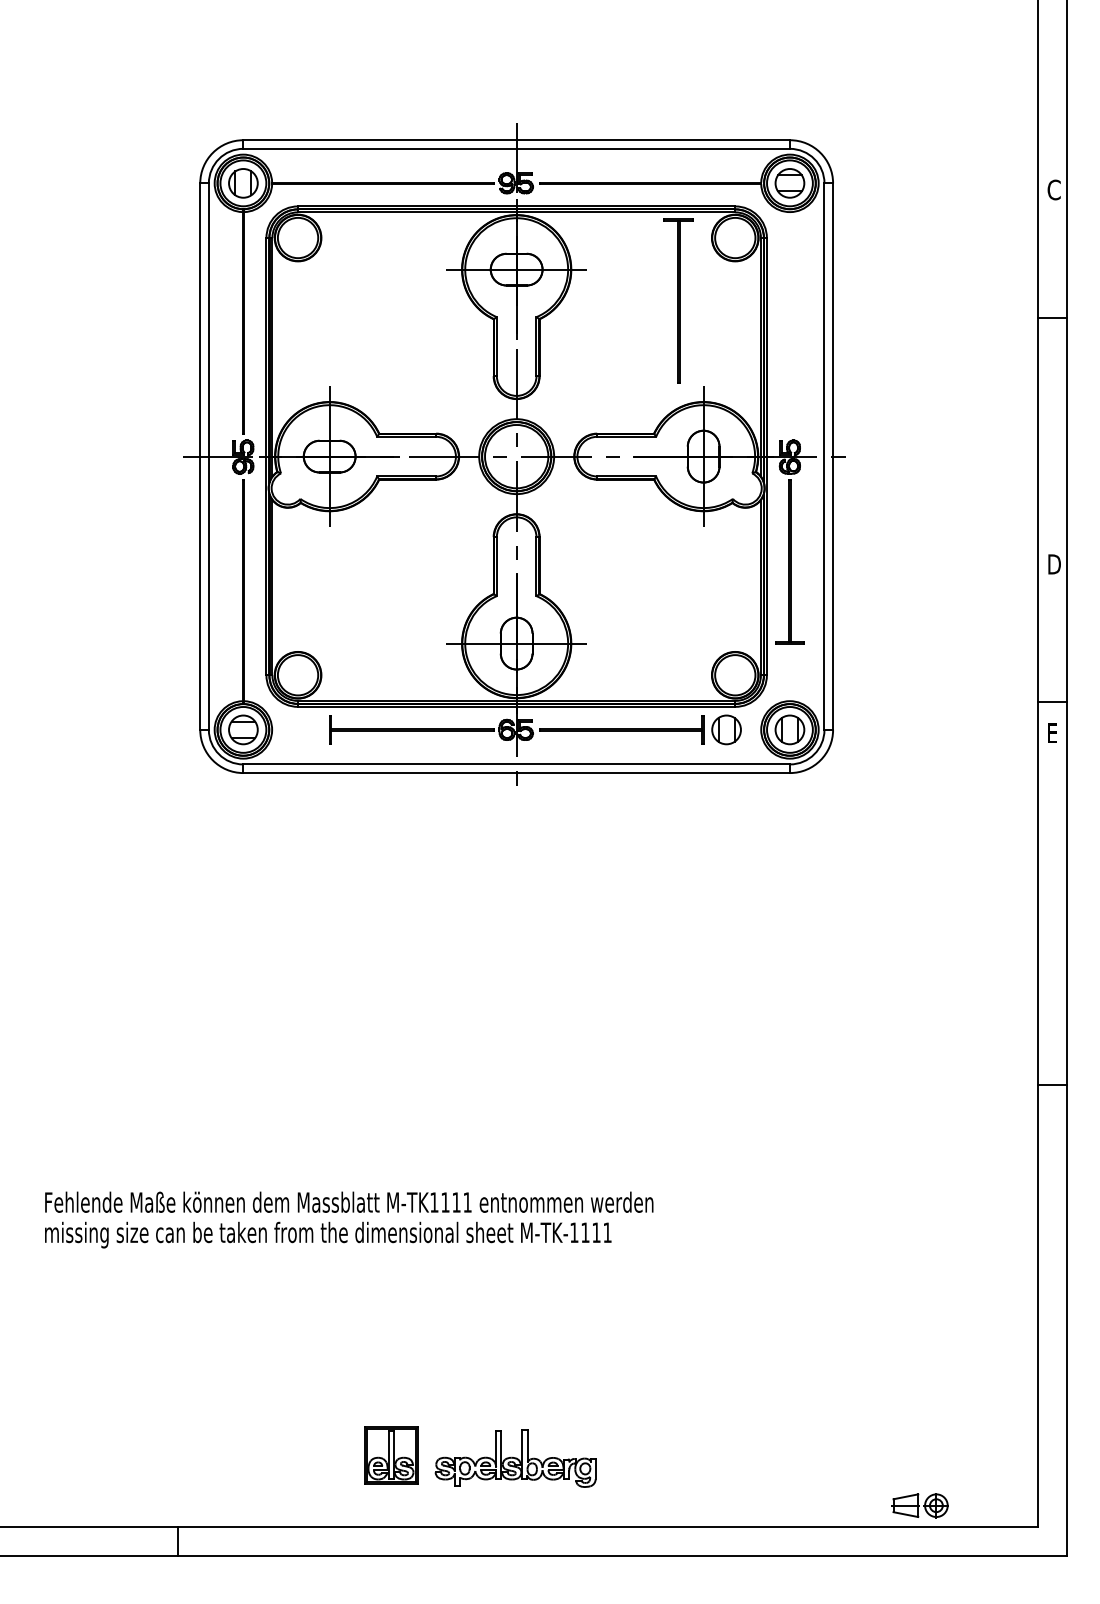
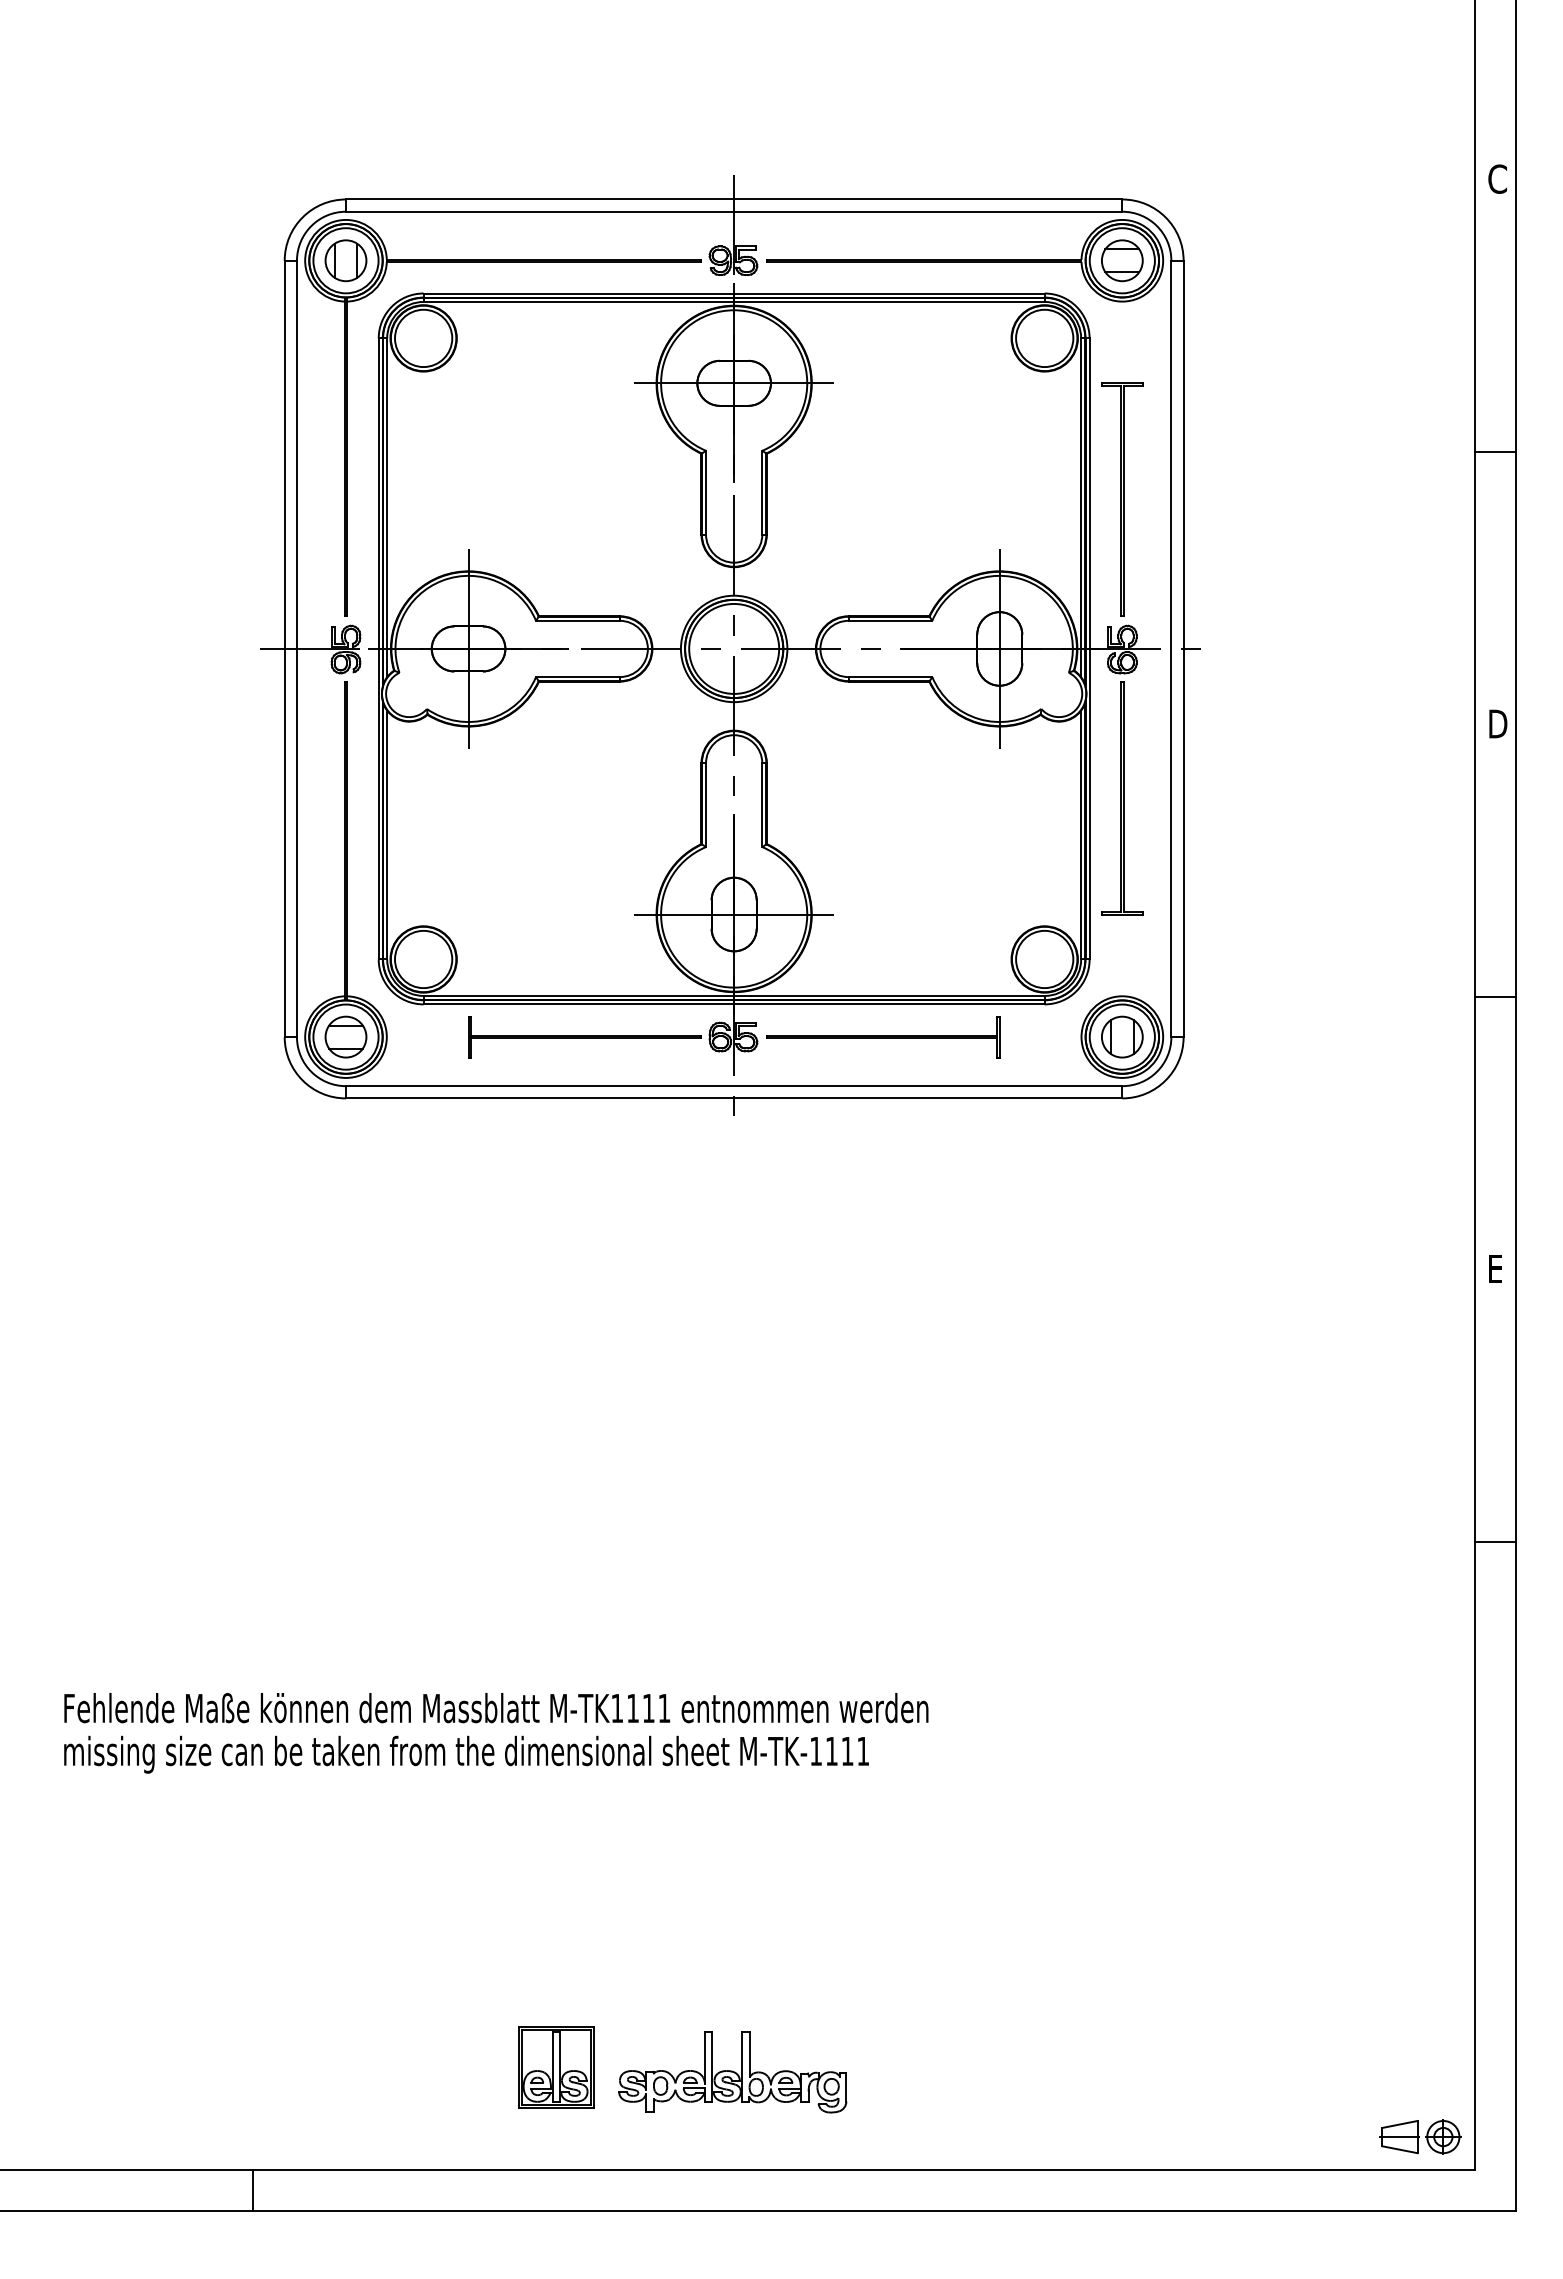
text: (1054, 189) -> (1497, 178), moved
part: (678, 300) -> (1122, 499), moved
text: (1054, 564) -> (1498, 723), moved
part: (726, 729) -> (1032, 1036), removed
text: (1052, 733) -> (1495, 1268), moved
part: (920, 1505) -> (1420, 2136), moved

